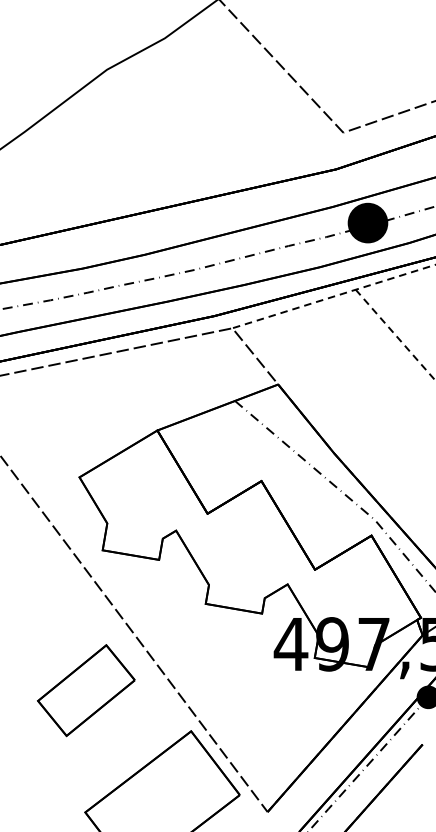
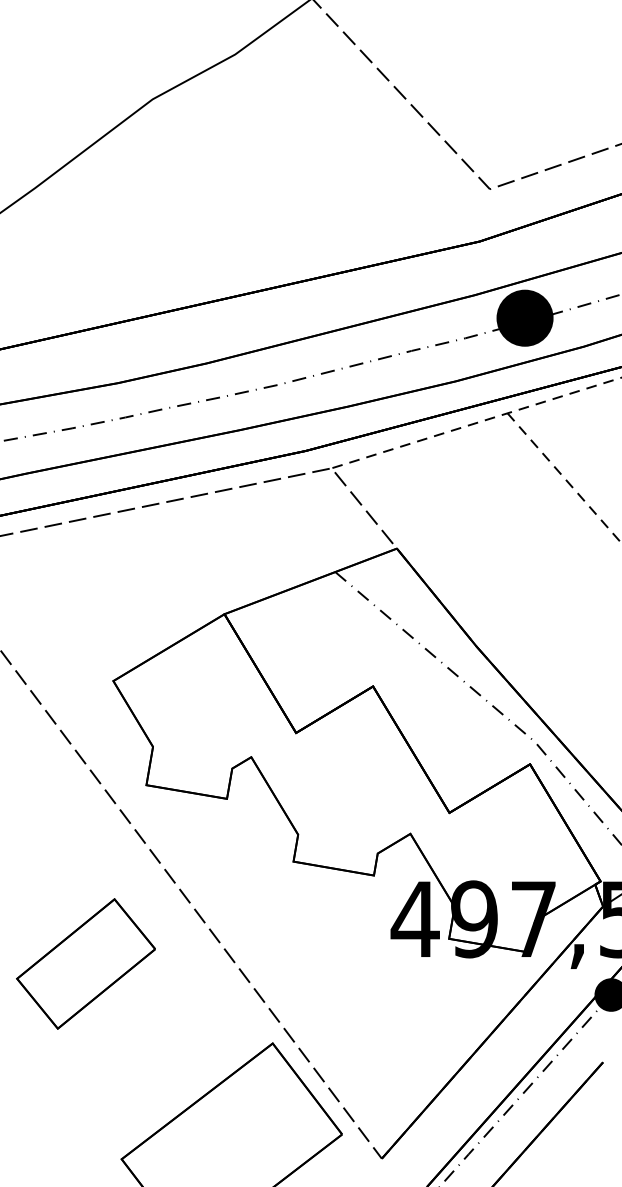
part: (86, 690) -> (86, 963), moved

